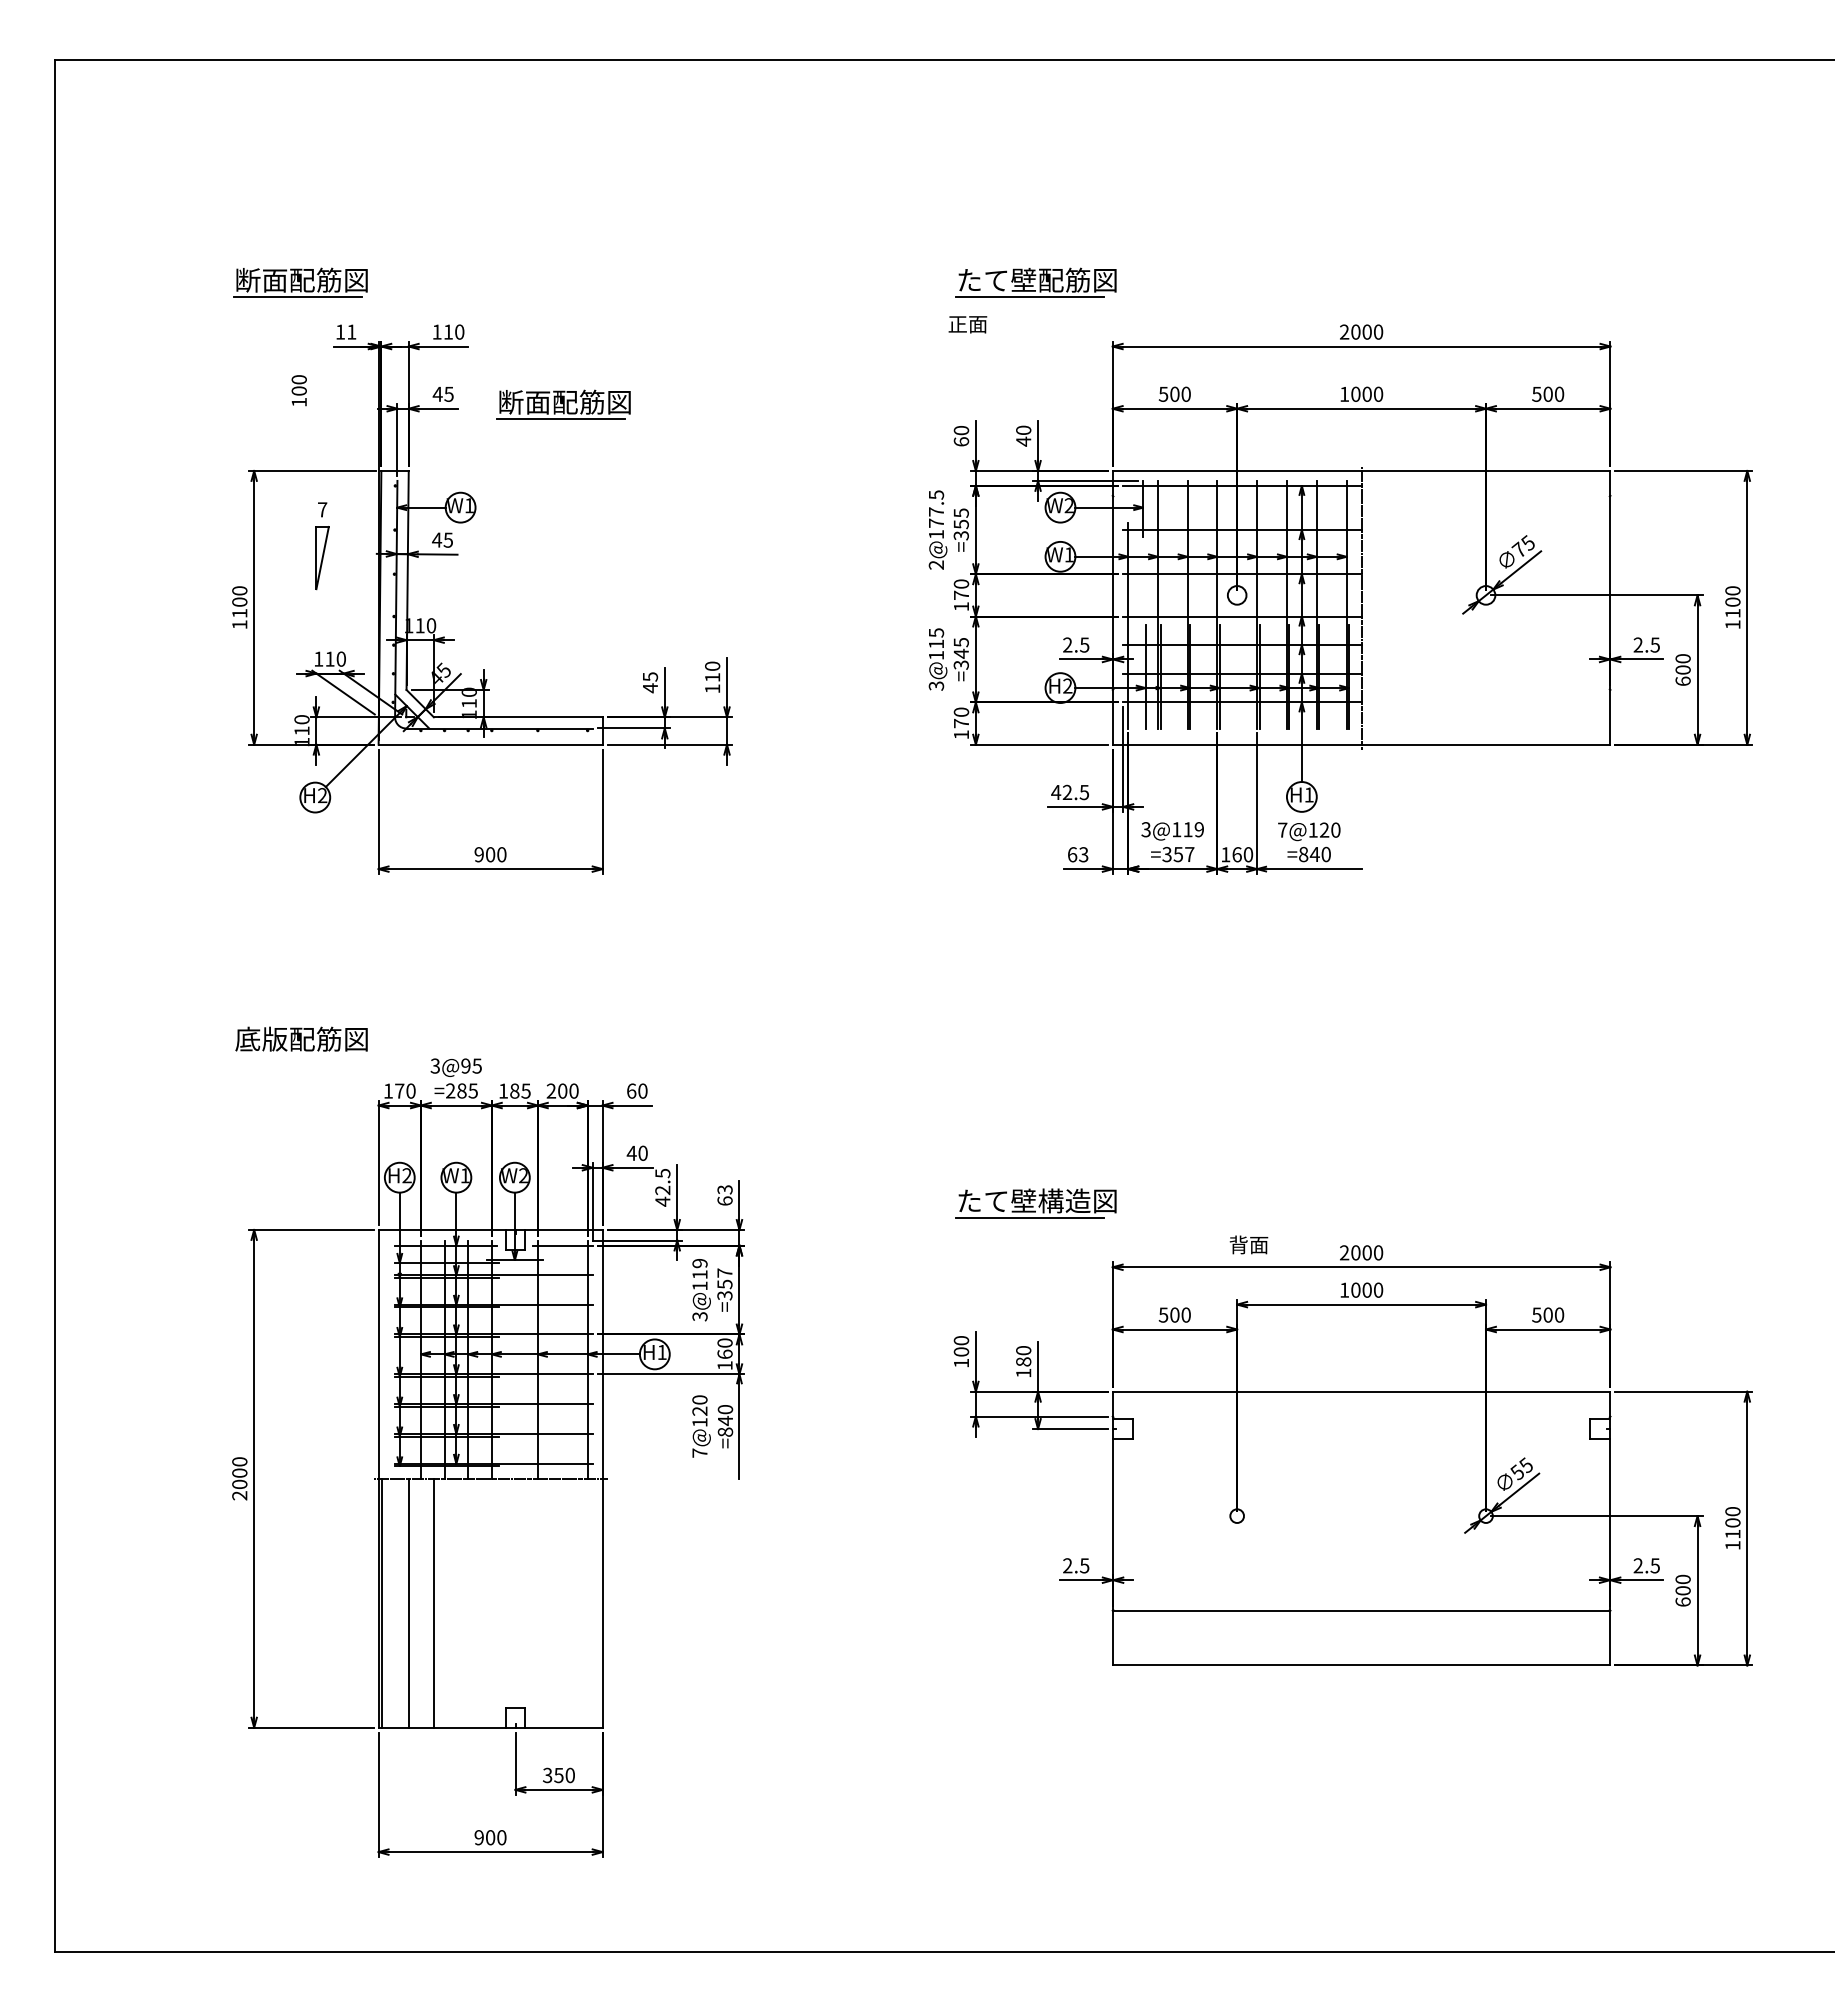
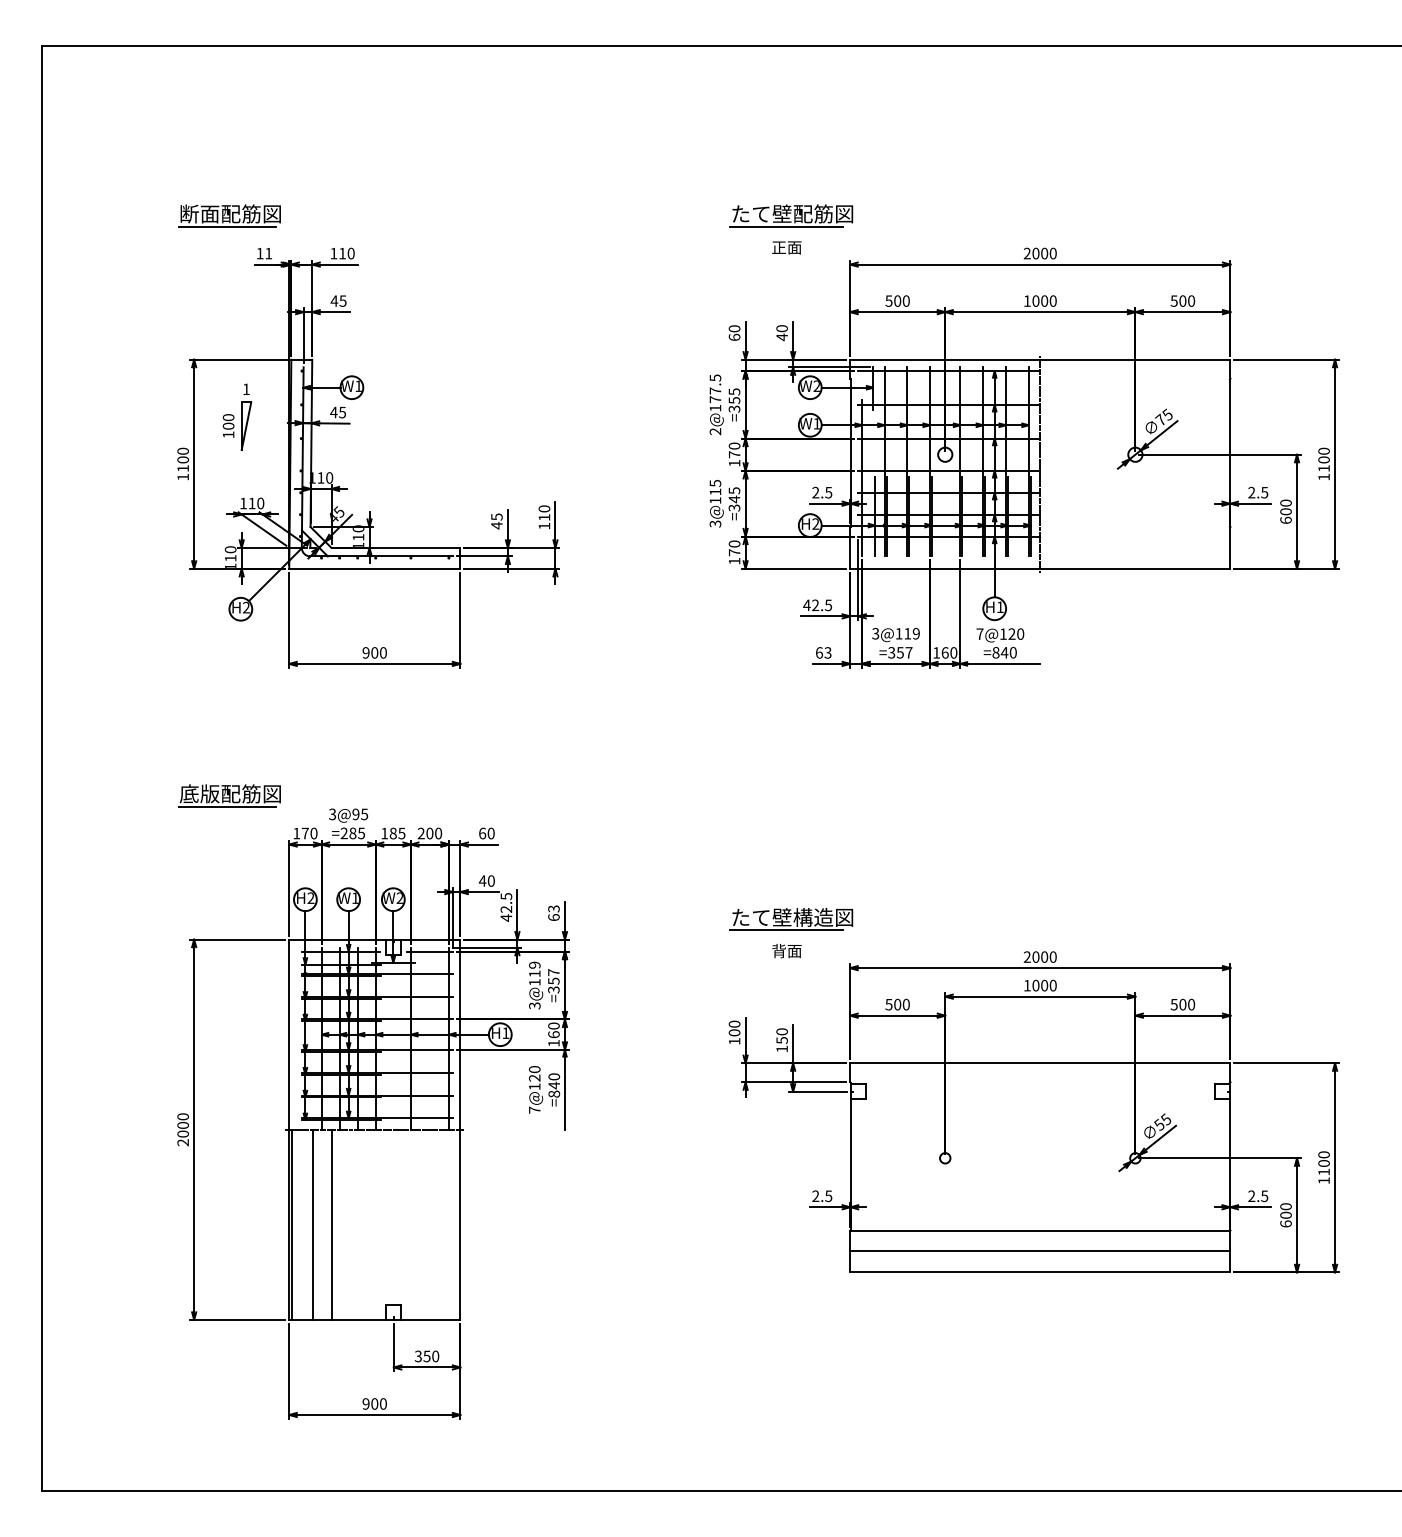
text: (967, 324) -> (786, 247), moved
text: (298, 390) -> (228, 425), moved
part: (563, 404) -> (430, 308), removed
text: (322, 509) -> (246, 389), 7 -> 1
line: (297, 1055) -> (227, 806), added
text: (1248, 1244) -> (786, 950), moved
text: (1023, 1361) -> (781, 1040), 180 -> 150
line: (1361, 1638) -> (1040, 1251), added

